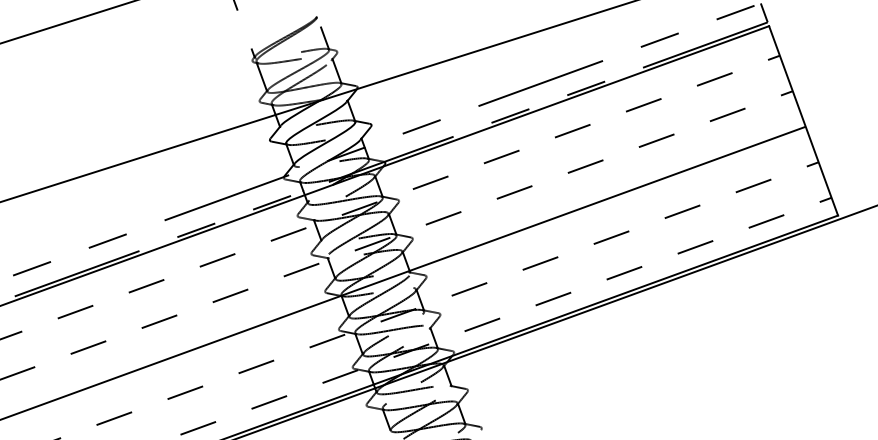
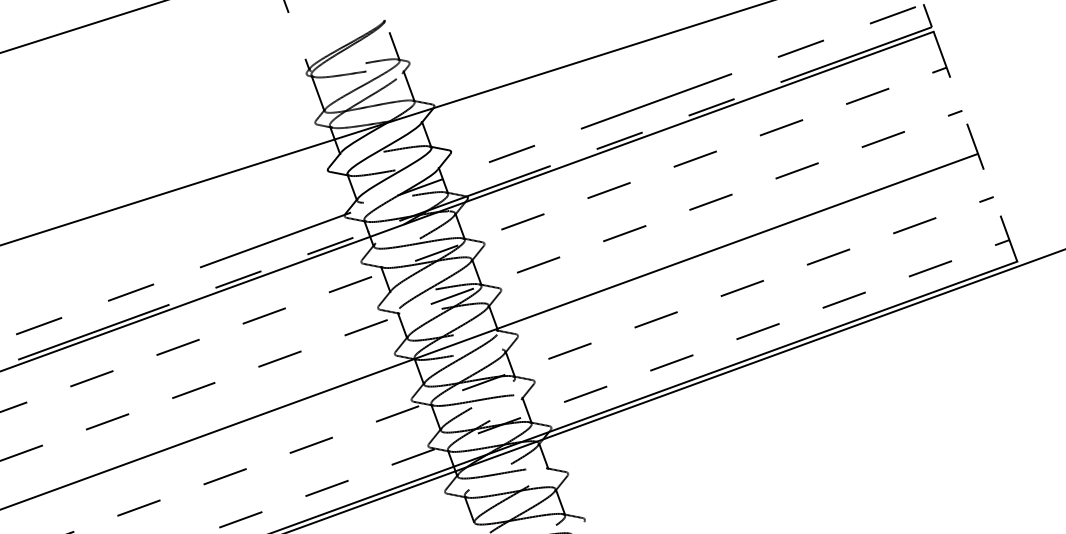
line: (803, 120) -> (975, 146), solid -> dashed

